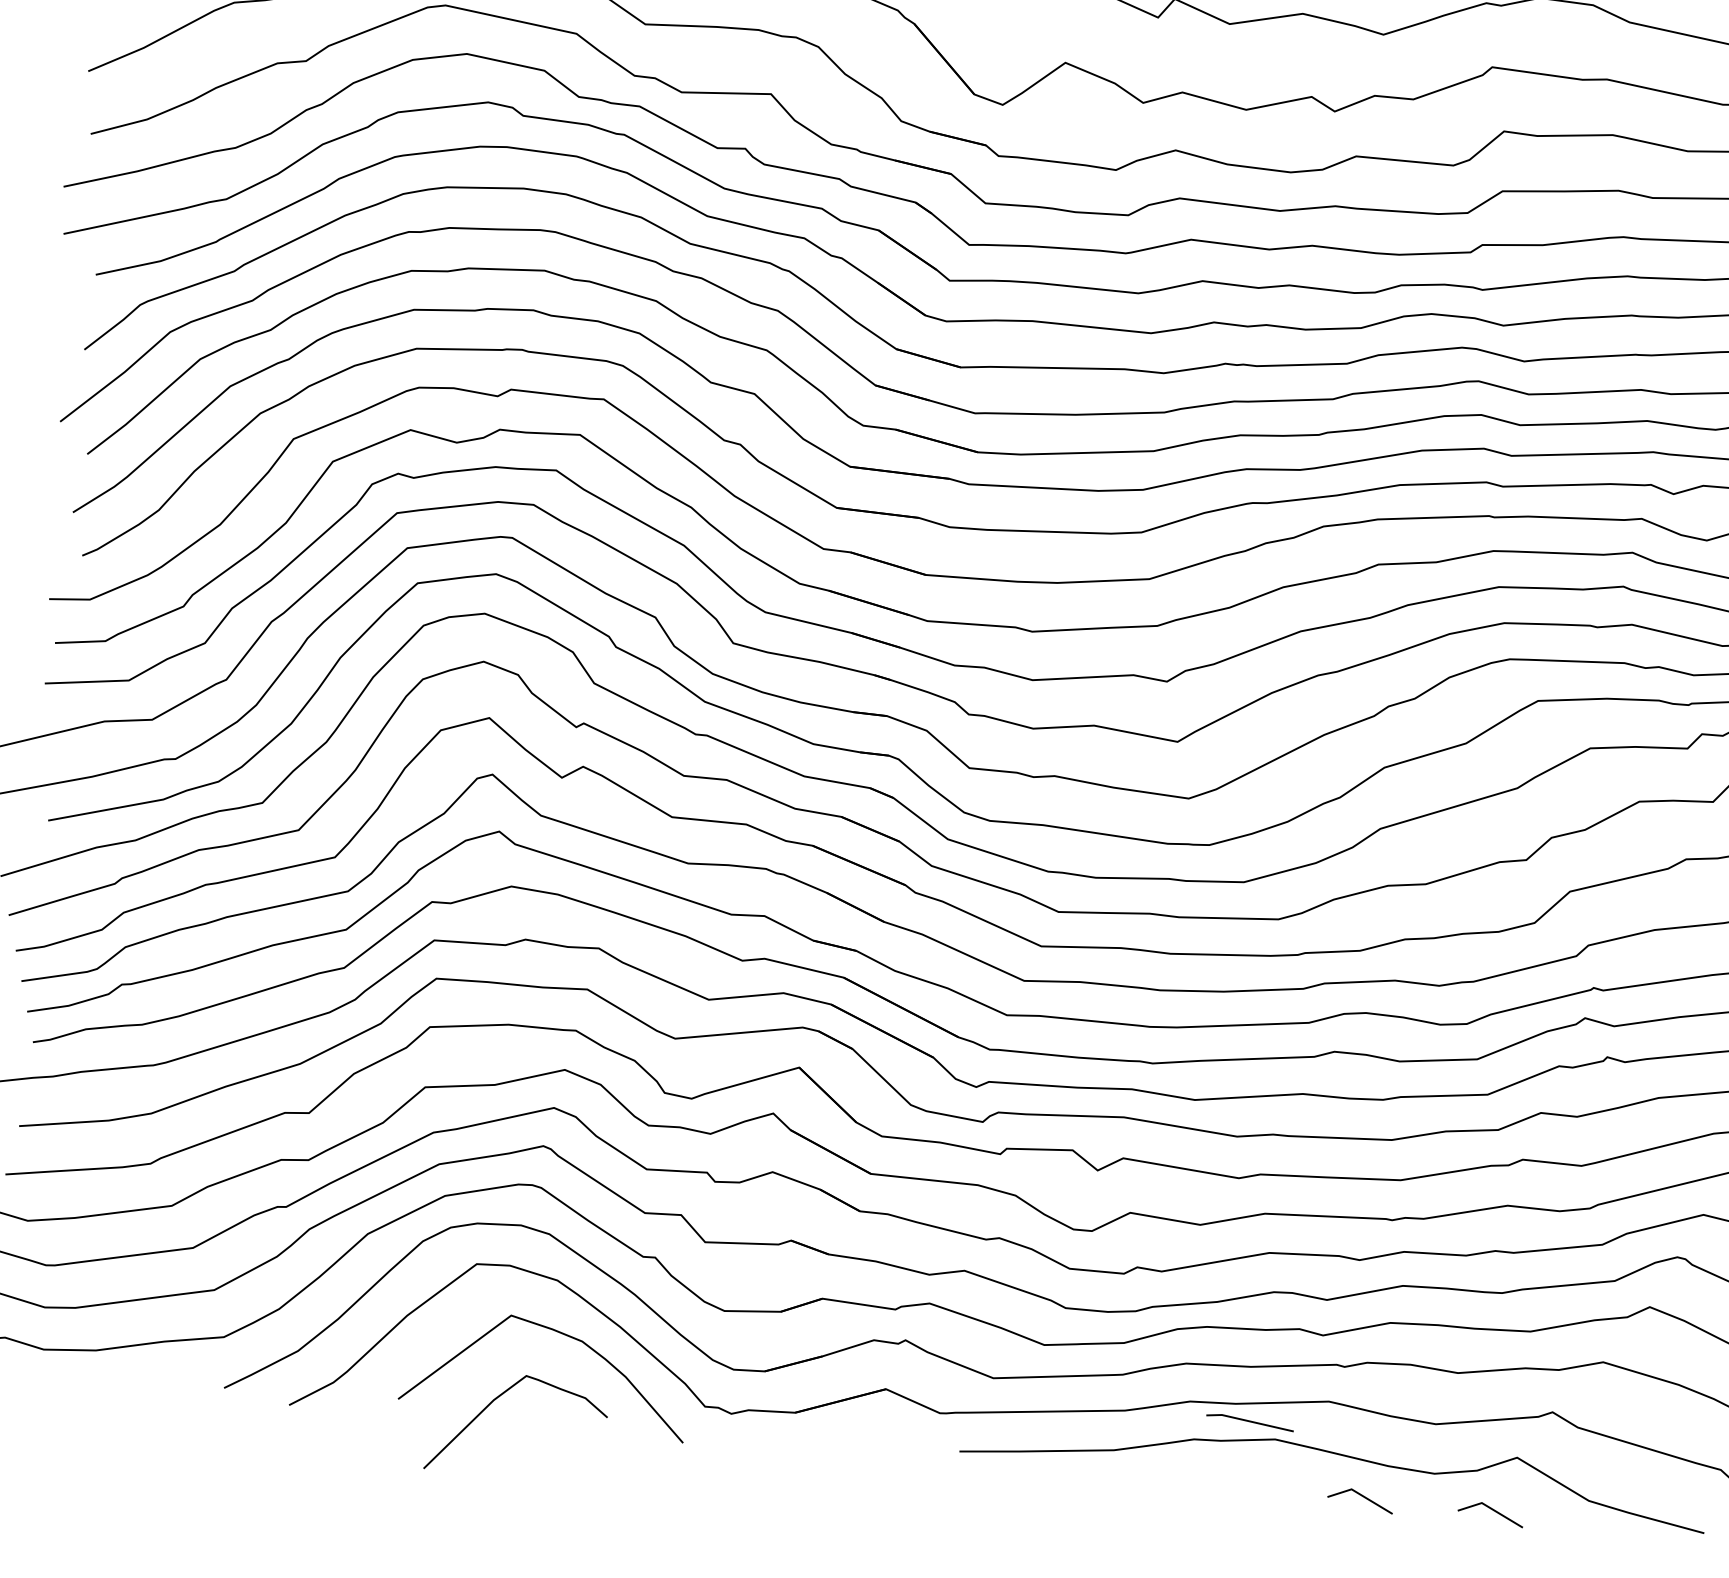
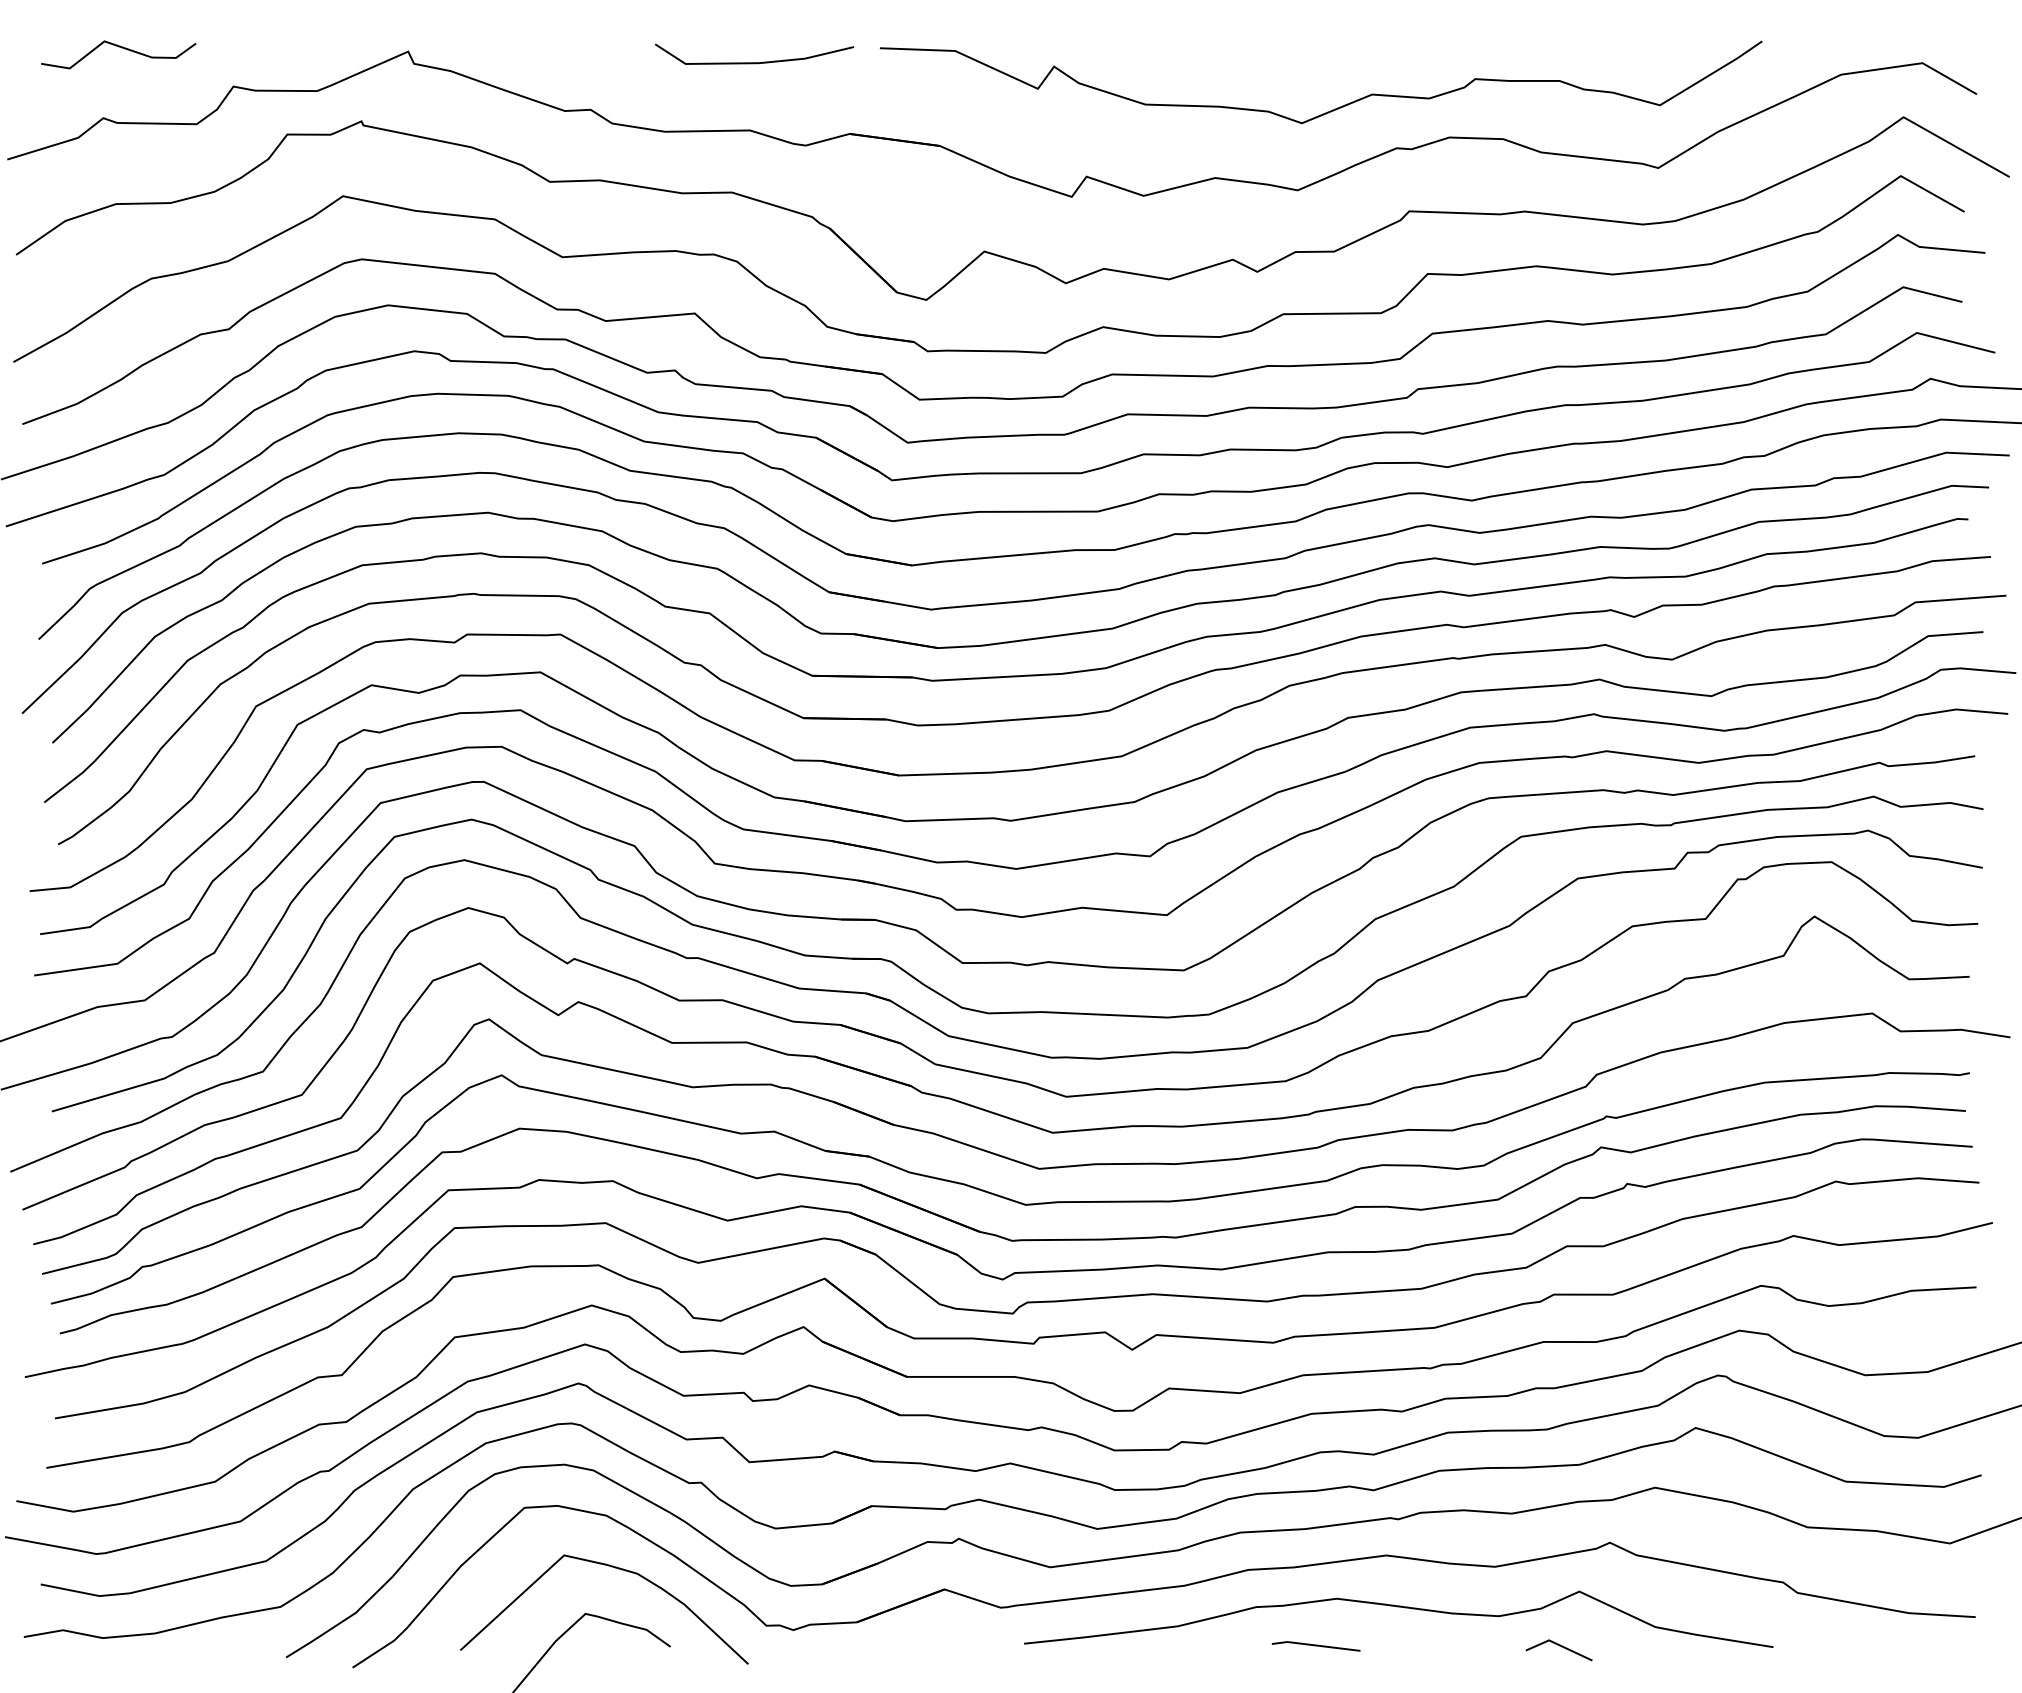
line: (1249, 1422) -> (1315, 1646), moved
line: (1361, 1496) -> (1428, 1646), removed

